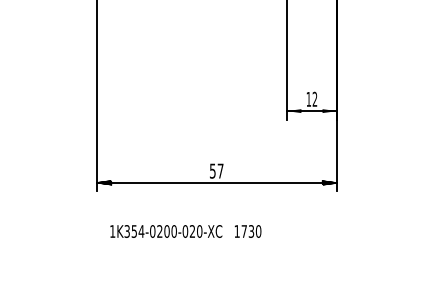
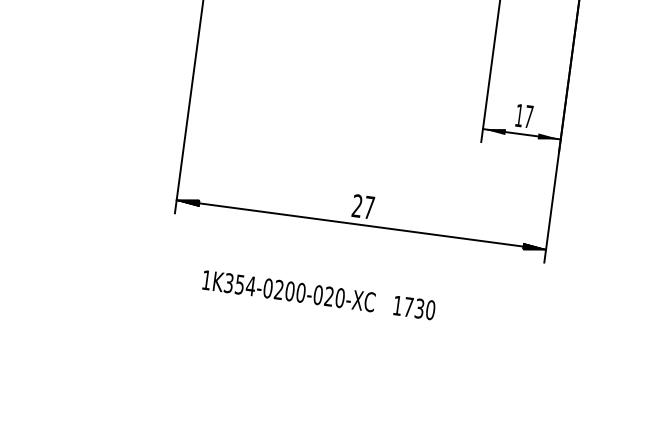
text: (314, 98) -> (528, 115), 12 -> 17
text: (212, 170) -> (357, 205), 57 -> 27
text: (185, 231) -> (318, 295), moved

